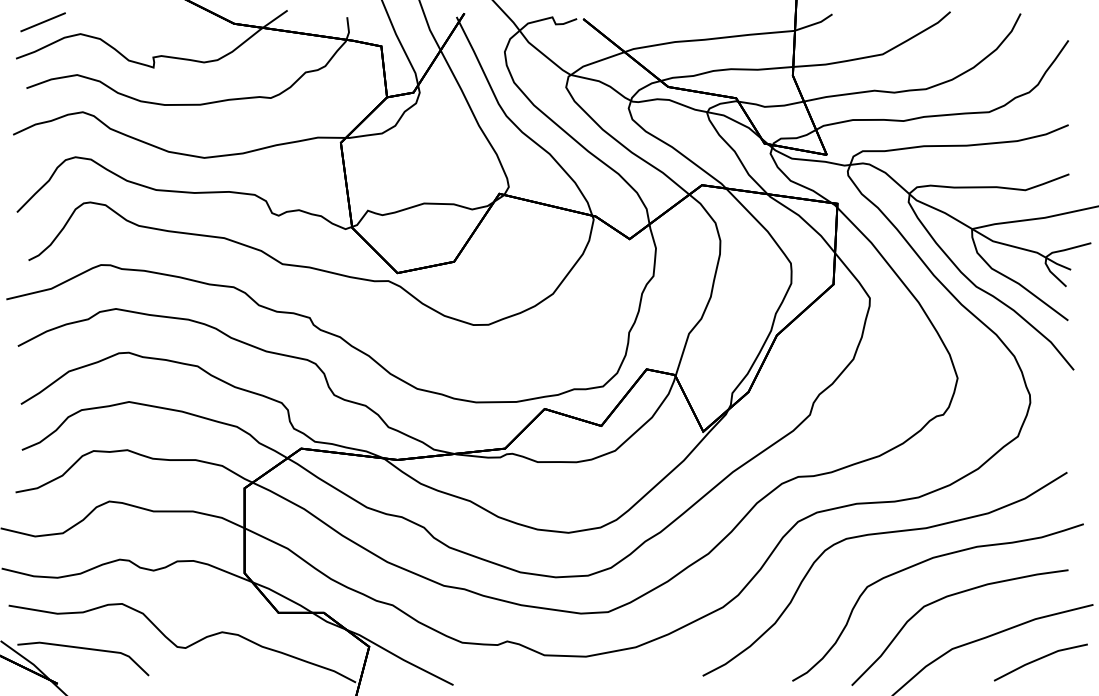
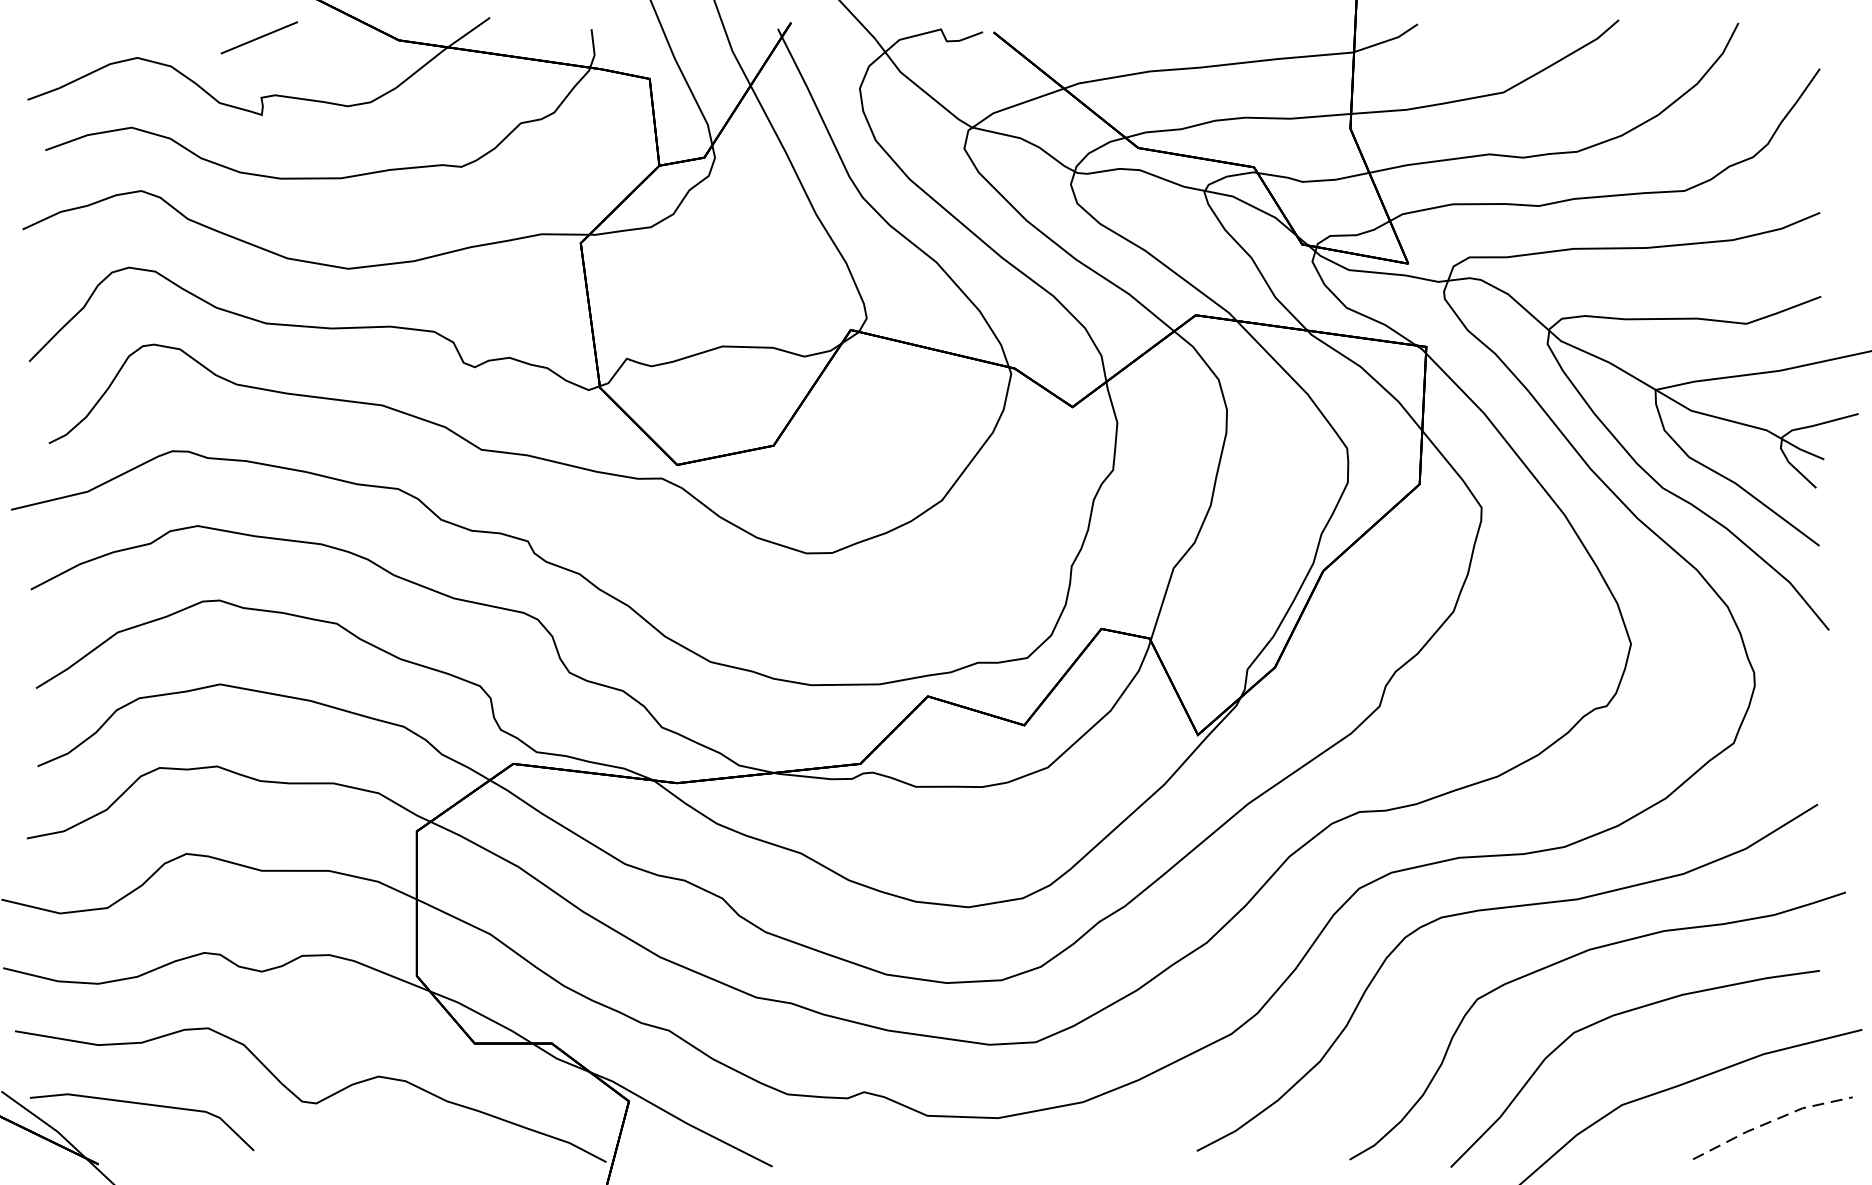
line: (42, 22) -> (258, 38), moved
line: (1039, 658) -> (1770, 1121), solid -> dashed

